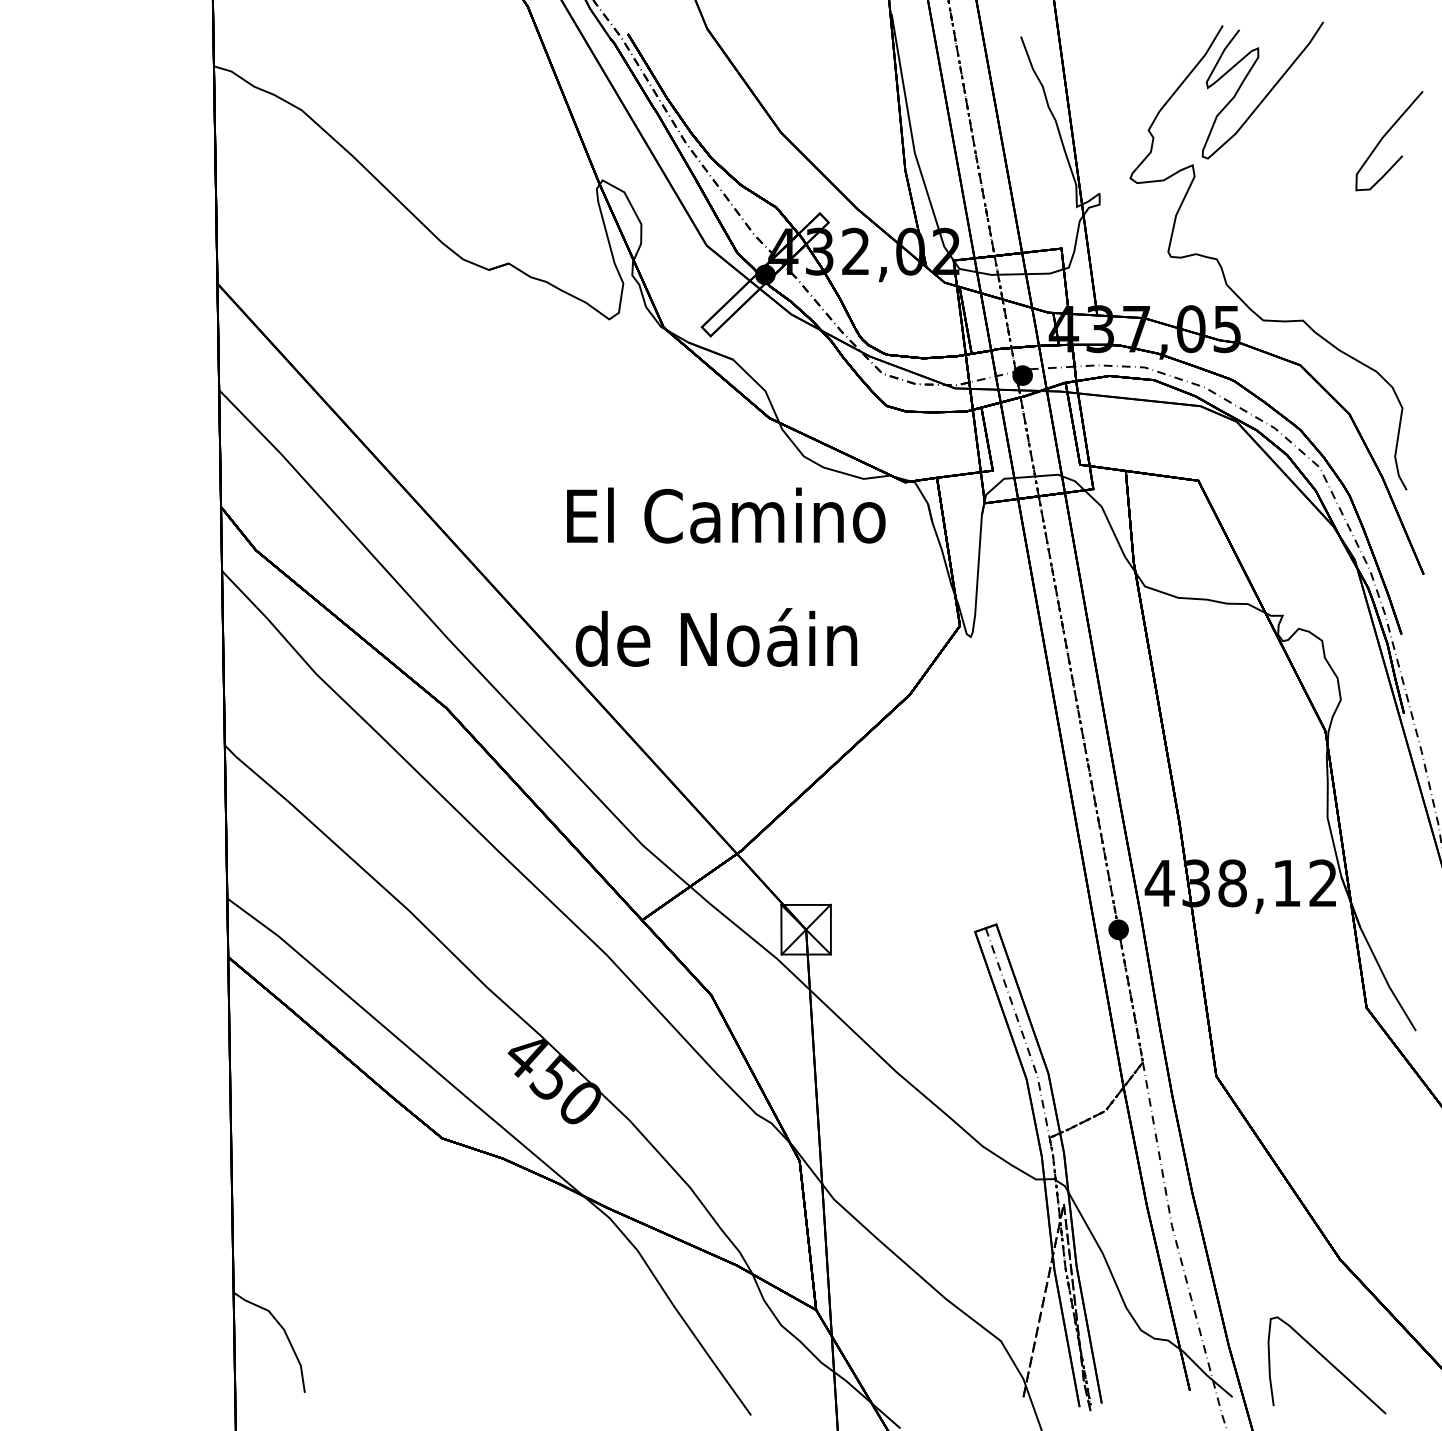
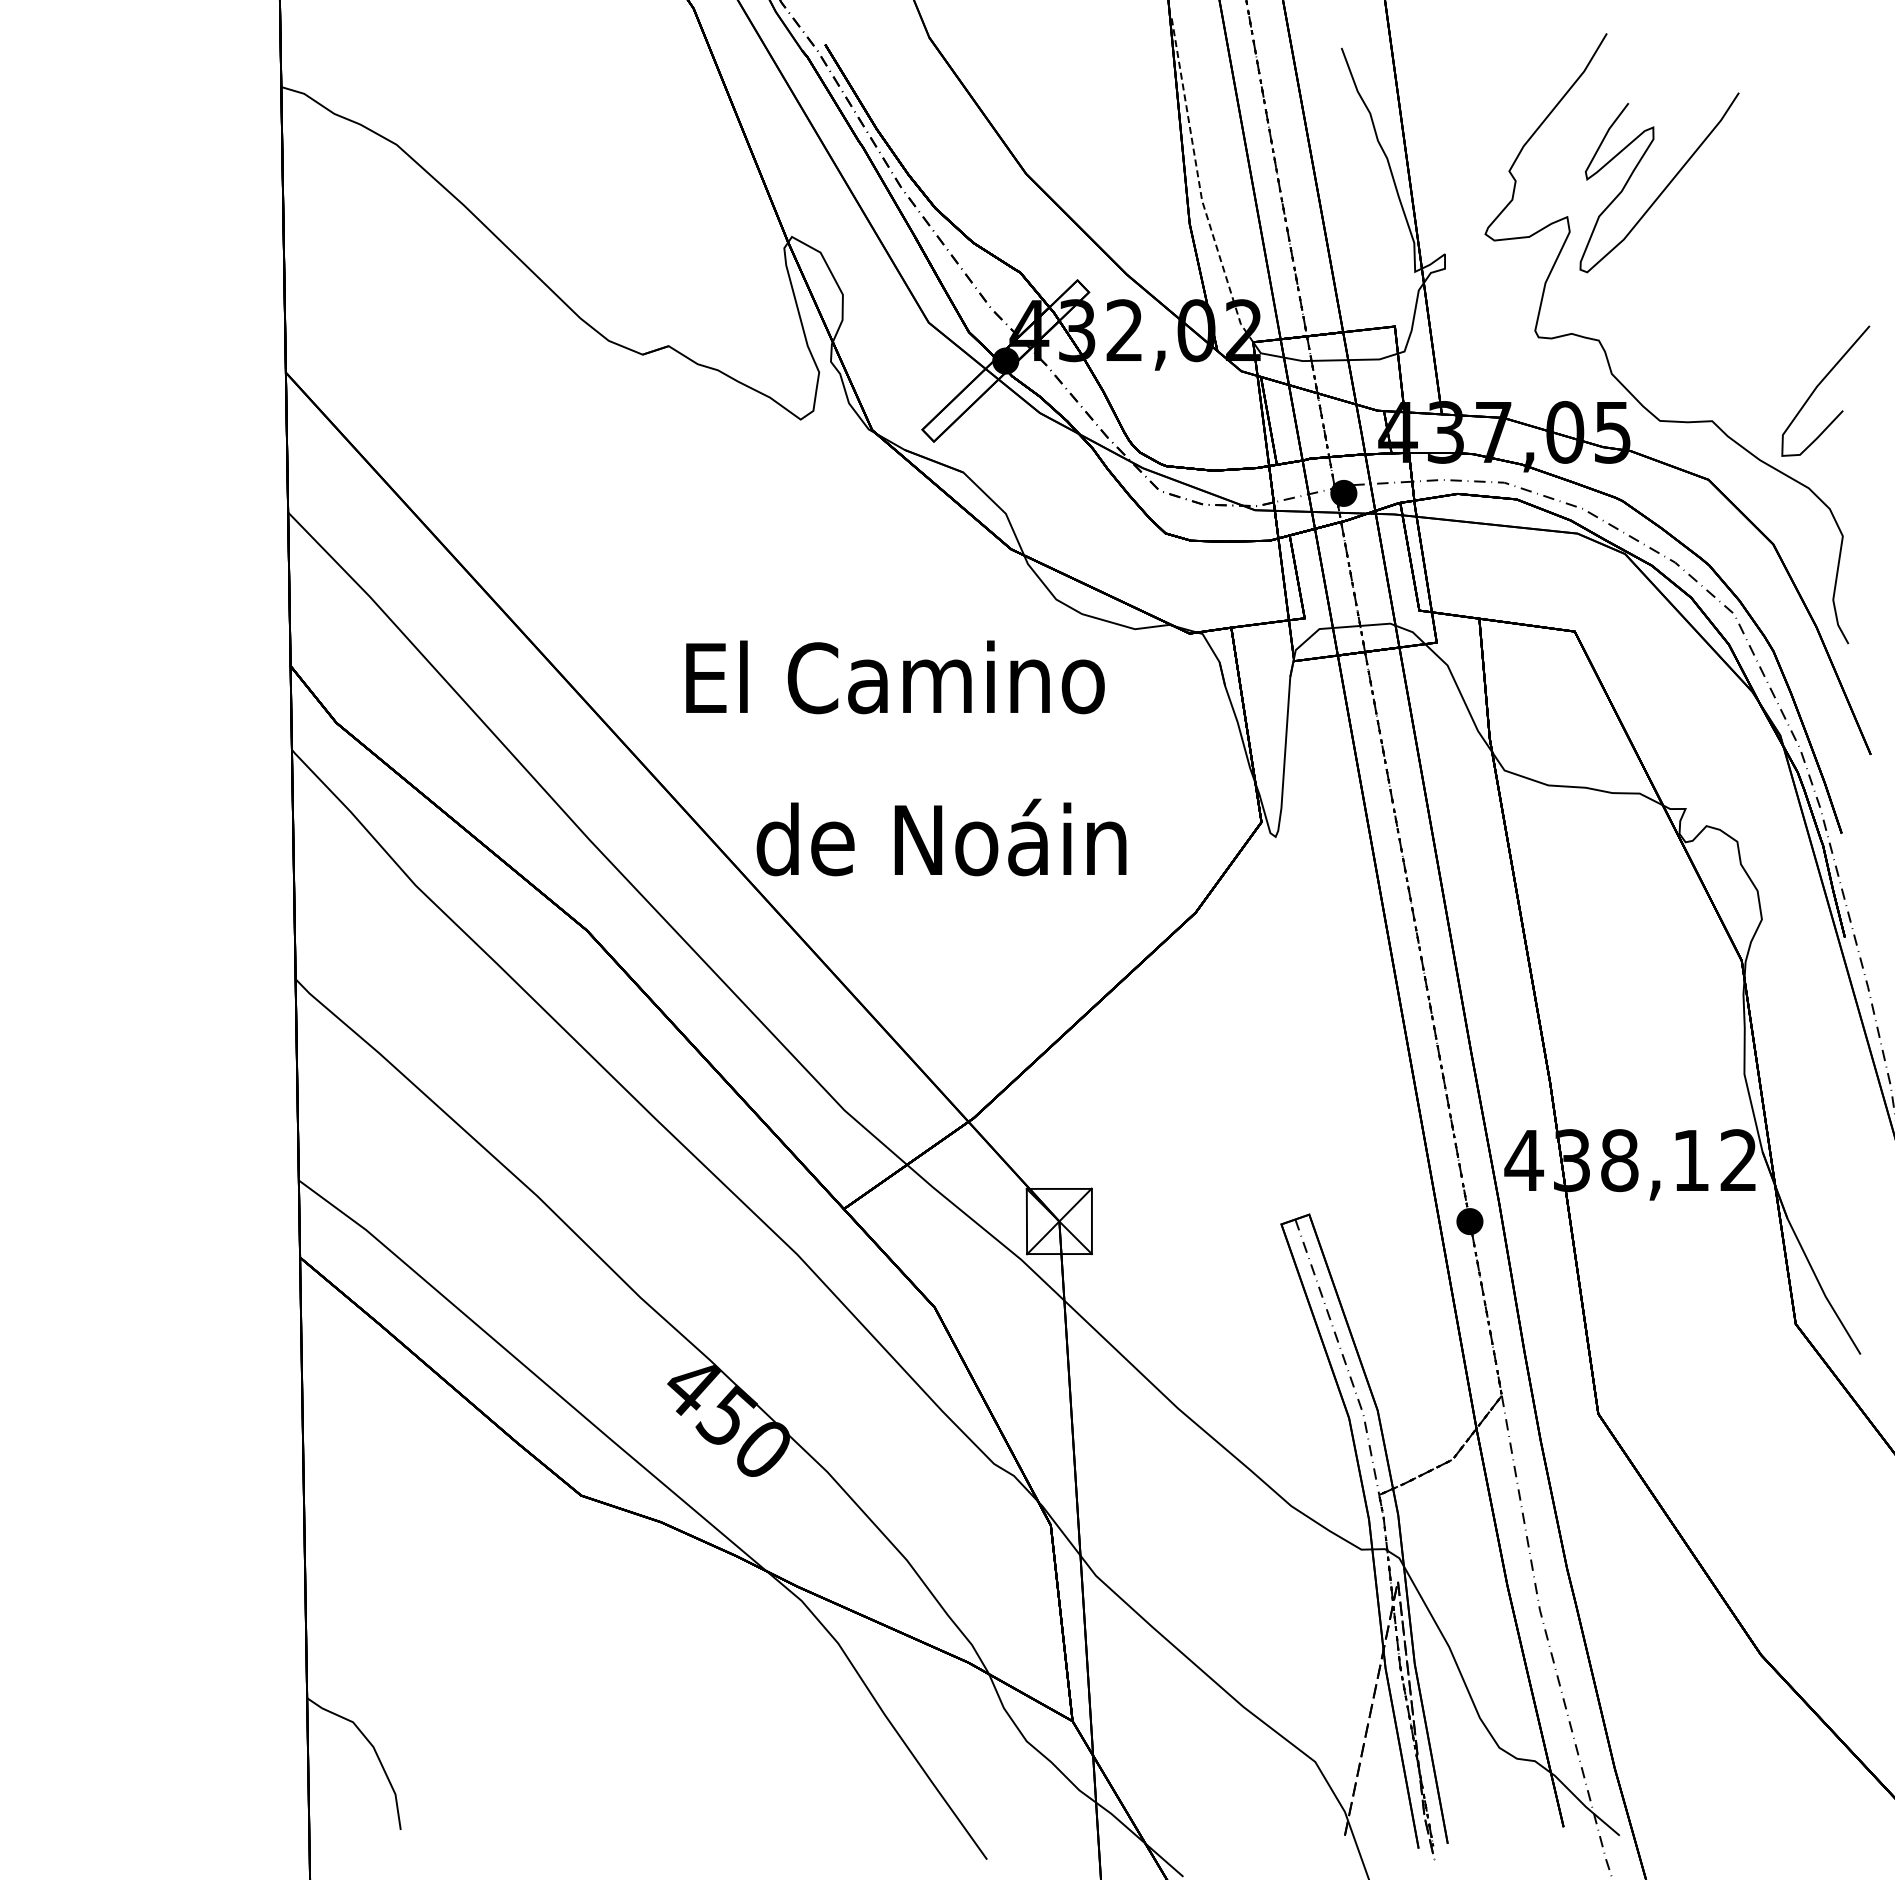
curve: (1267, 93) -> (1665, 186), moved
curve: (1385, 135) -> (1820, 384), moved
line: (912, 142) -> (1199, 186), solid -> dashed
text: (726, 515) -> (895, 677), moved
curve: (1329, 1362) -> (1746, 1790), removed

